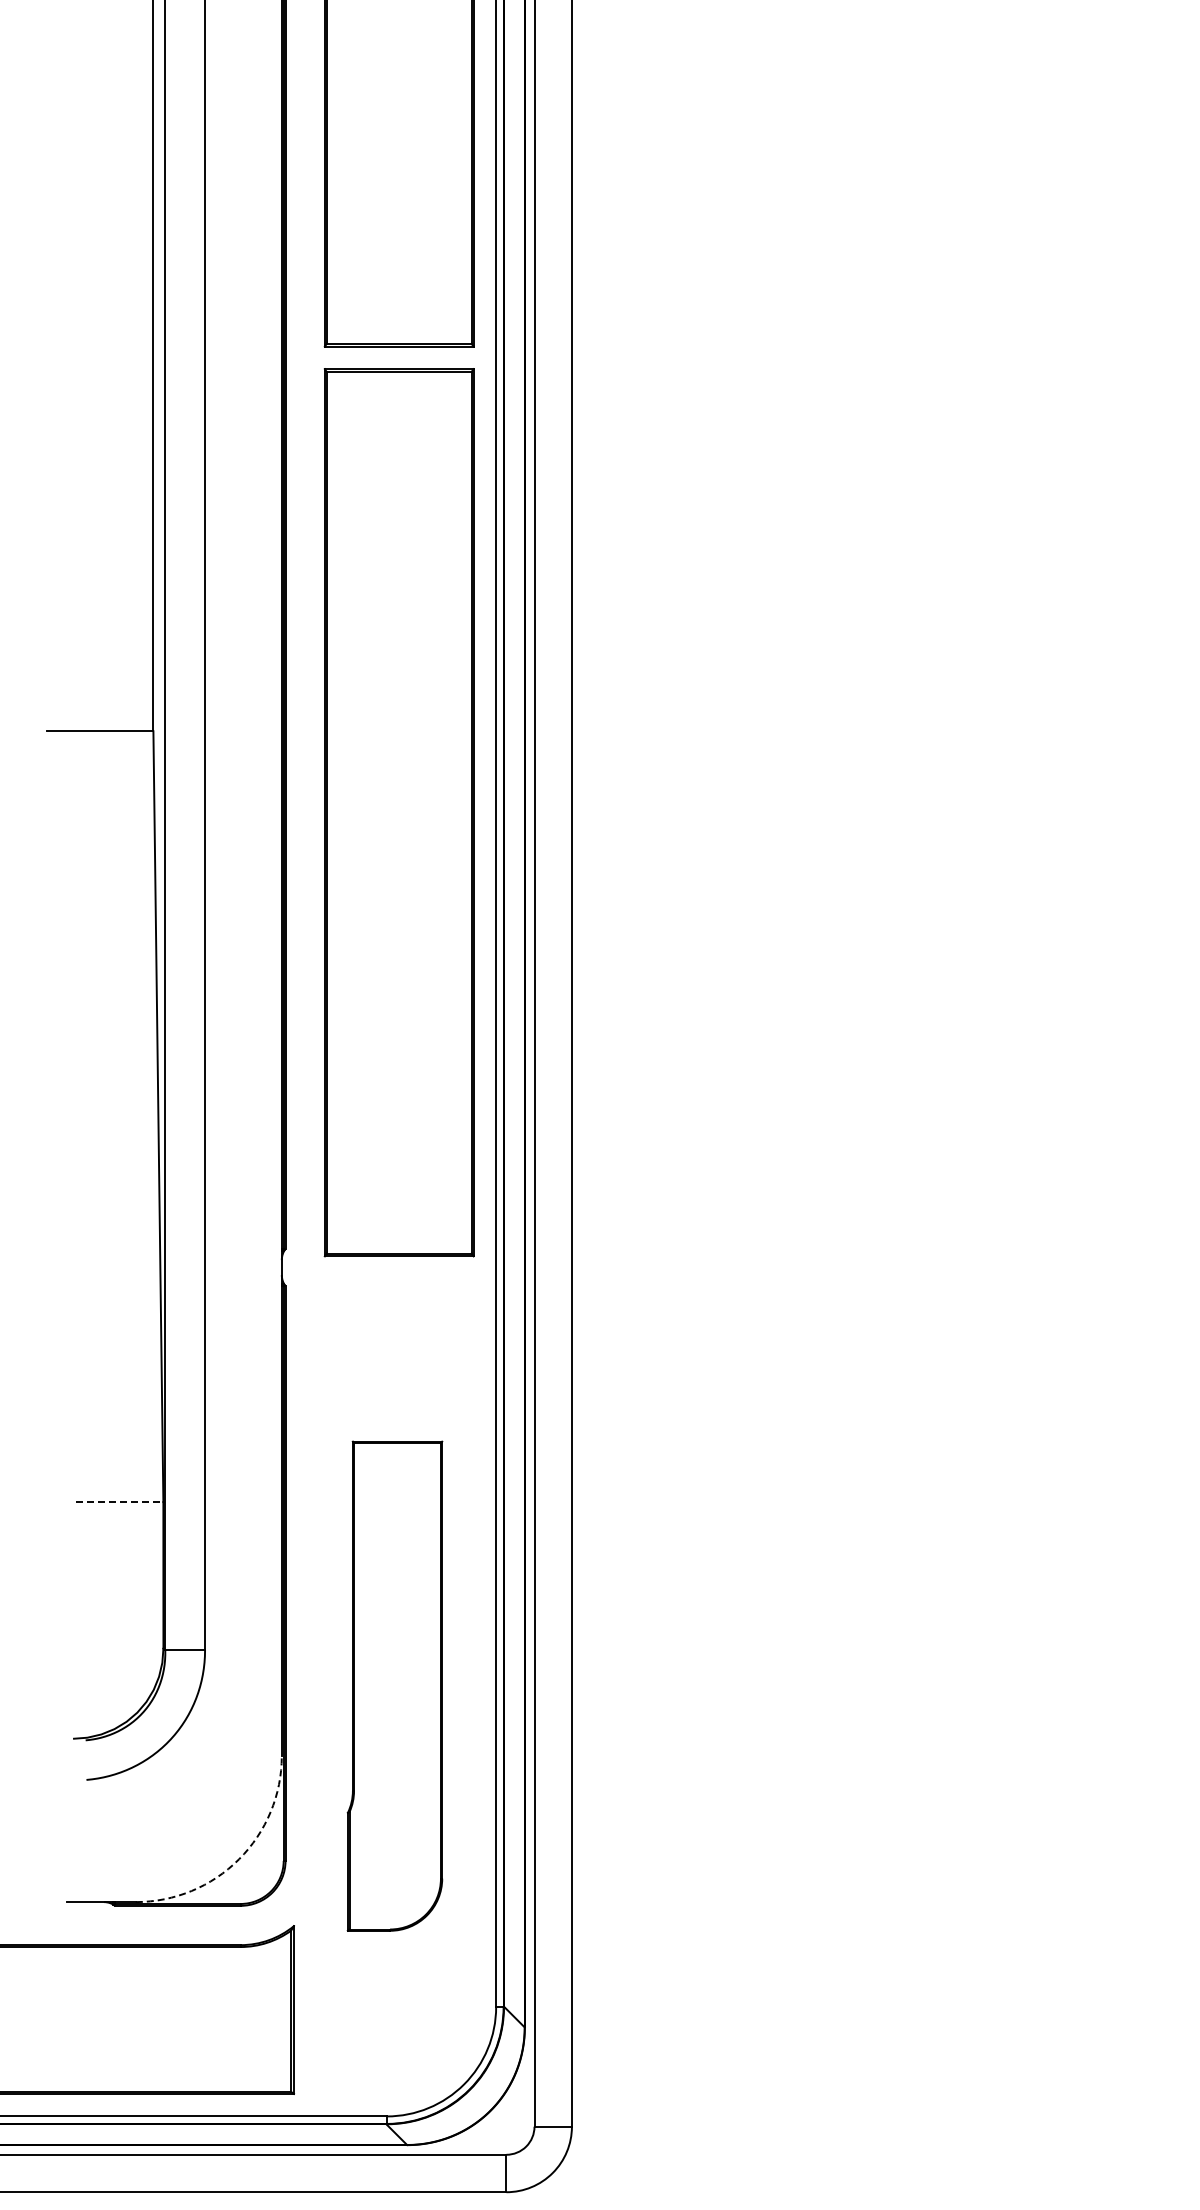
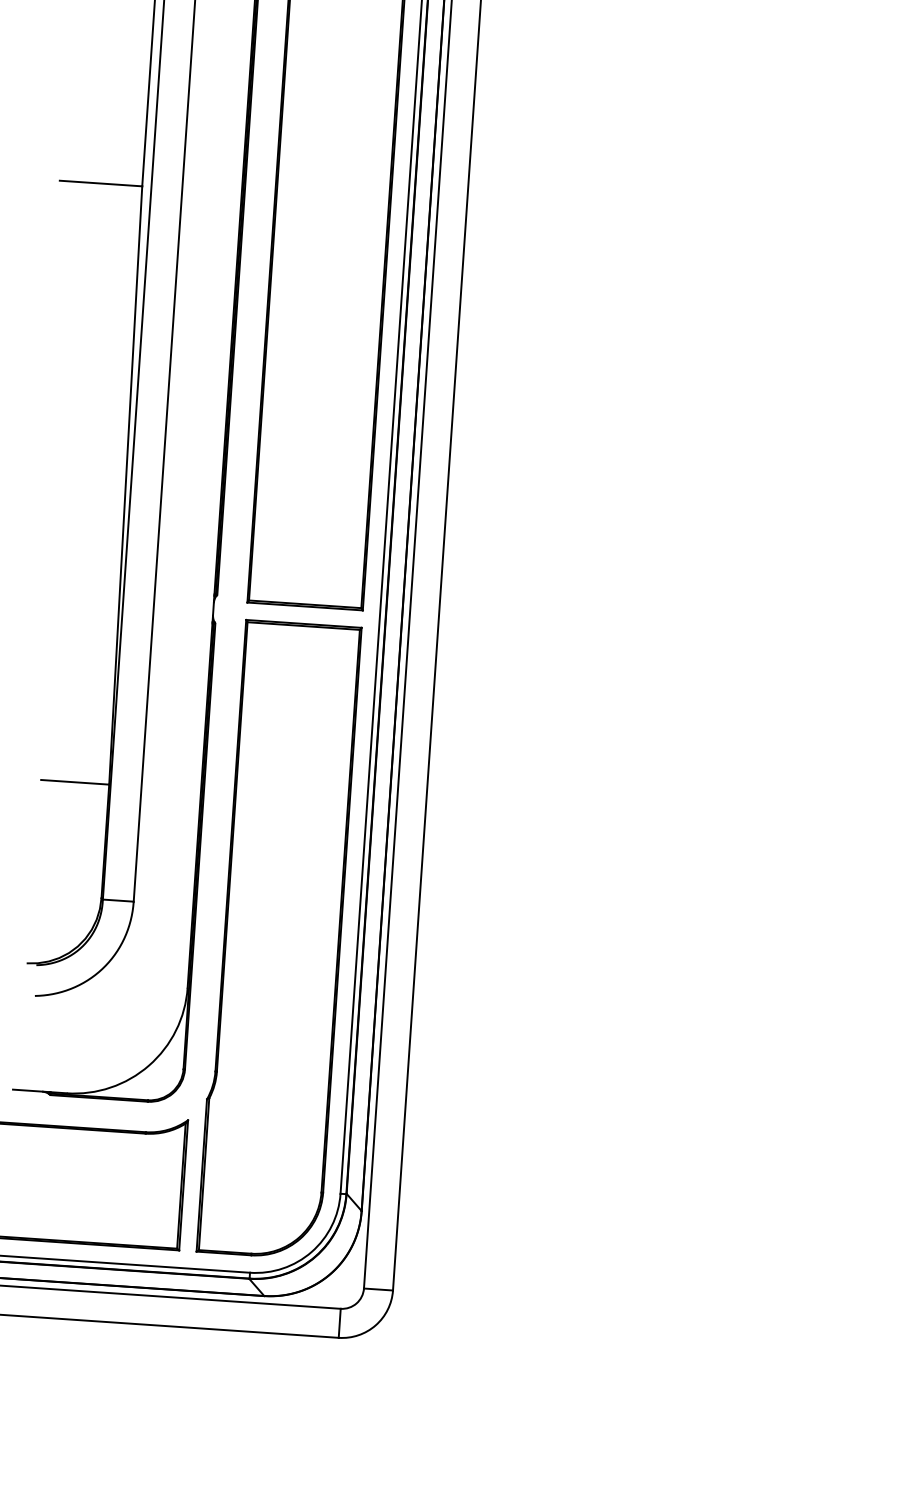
line: (119, 1502) -> (75, 782), dashed -> solid
part: (394, 1685) -> (278, 939), size x1.67
arc: (239, 1859) -> (149, 1065), dashed -> solid

